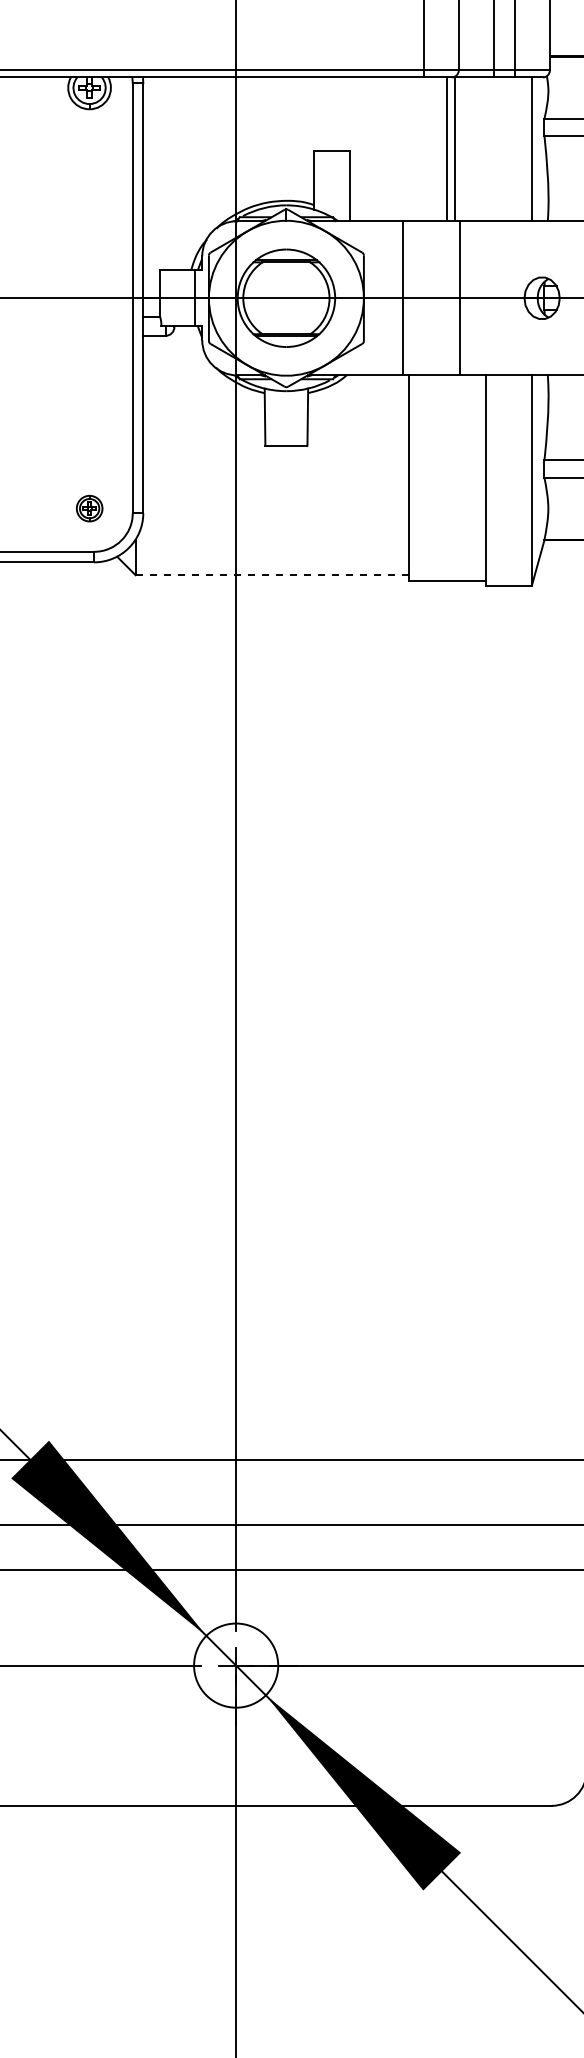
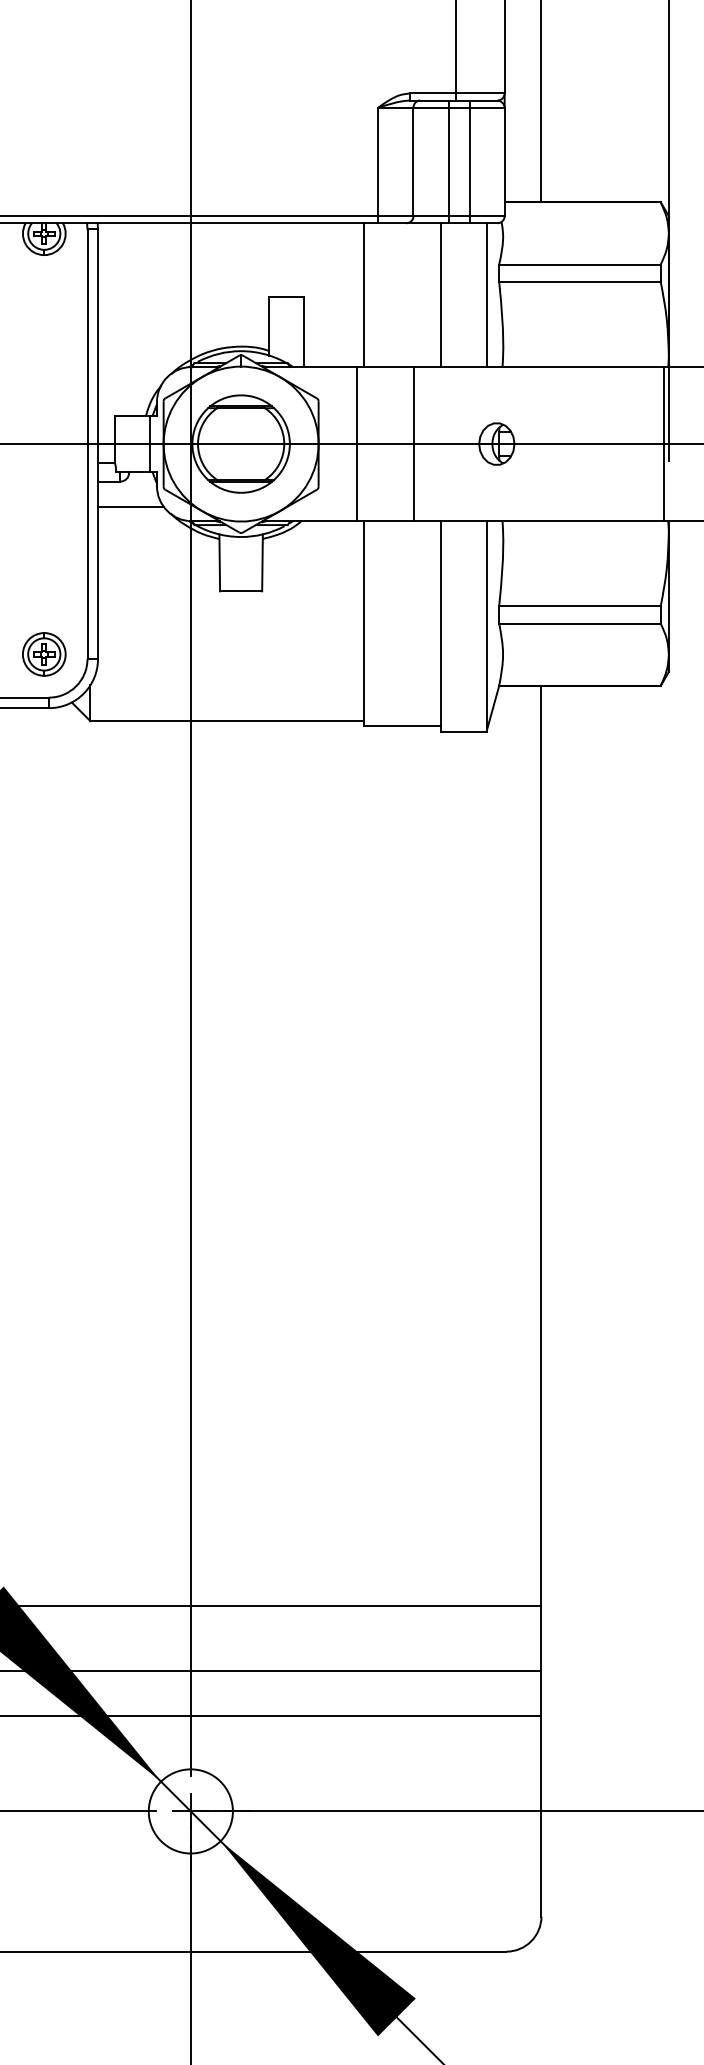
line: (446, 148) -> (363, 294), moved
line: (454, 148) -> (440, 294), moved
line: (176, 361) -> (131, 507), added
part: (89, 508) -> (44, 654), size x1.67
line: (272, 575) -> (227, 721), dashed -> solid

